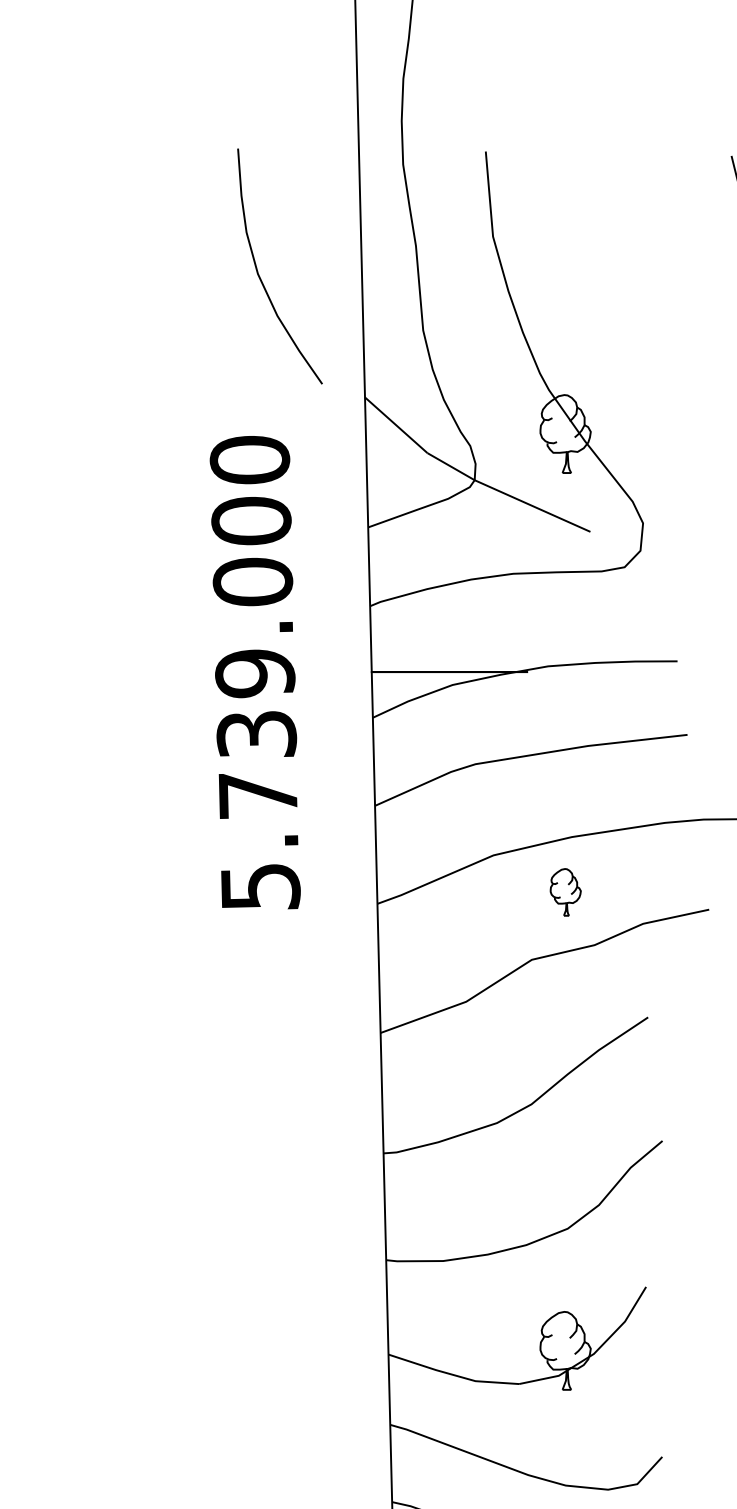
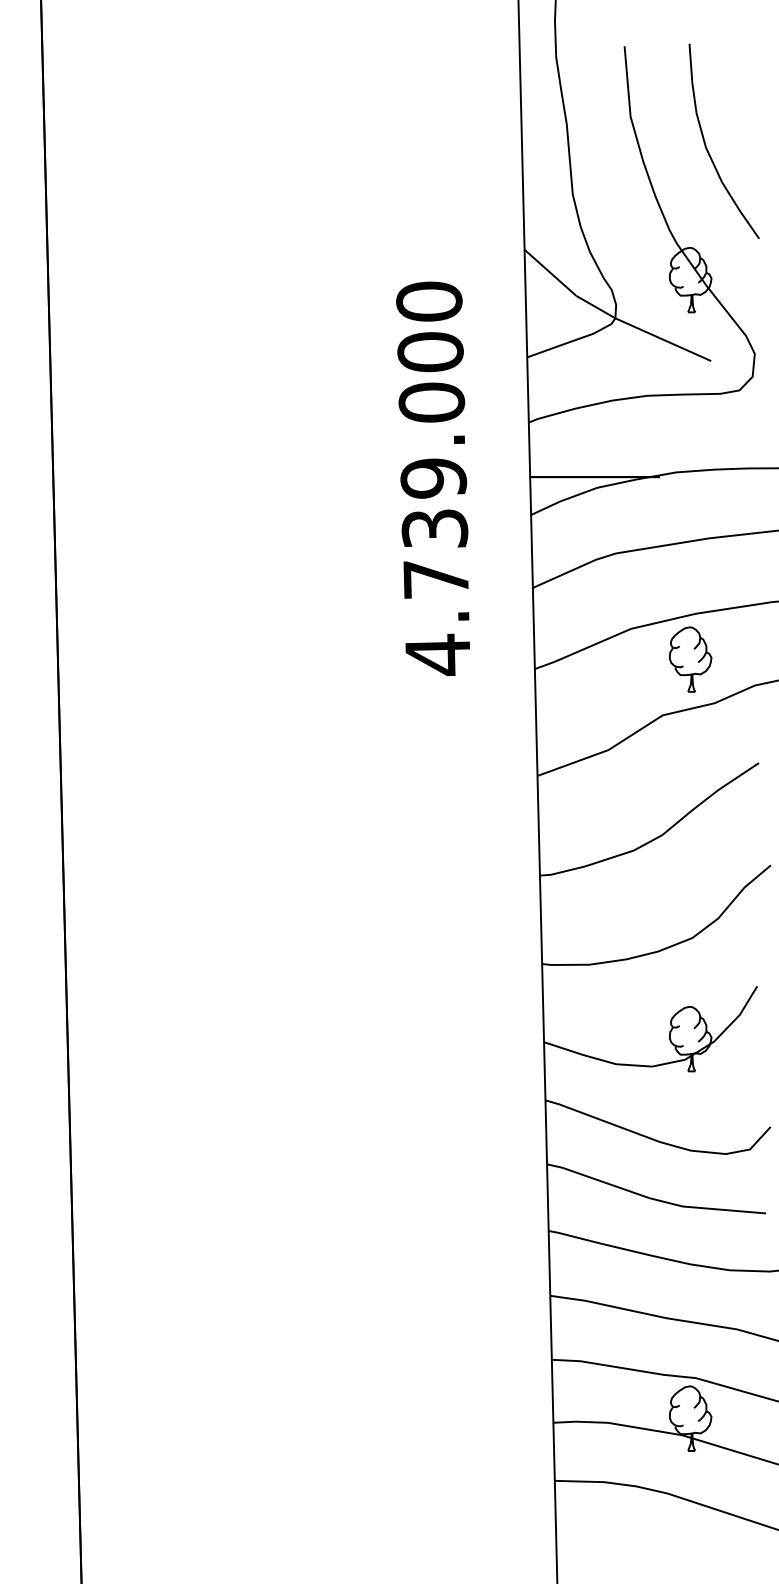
curve: (258, 270) -> (706, 144), moved
text: (261, 886) -> (438, 654), 5.739.000 -> 4.739.000
part: (565, 892) -> (690, 659), size x1.67

